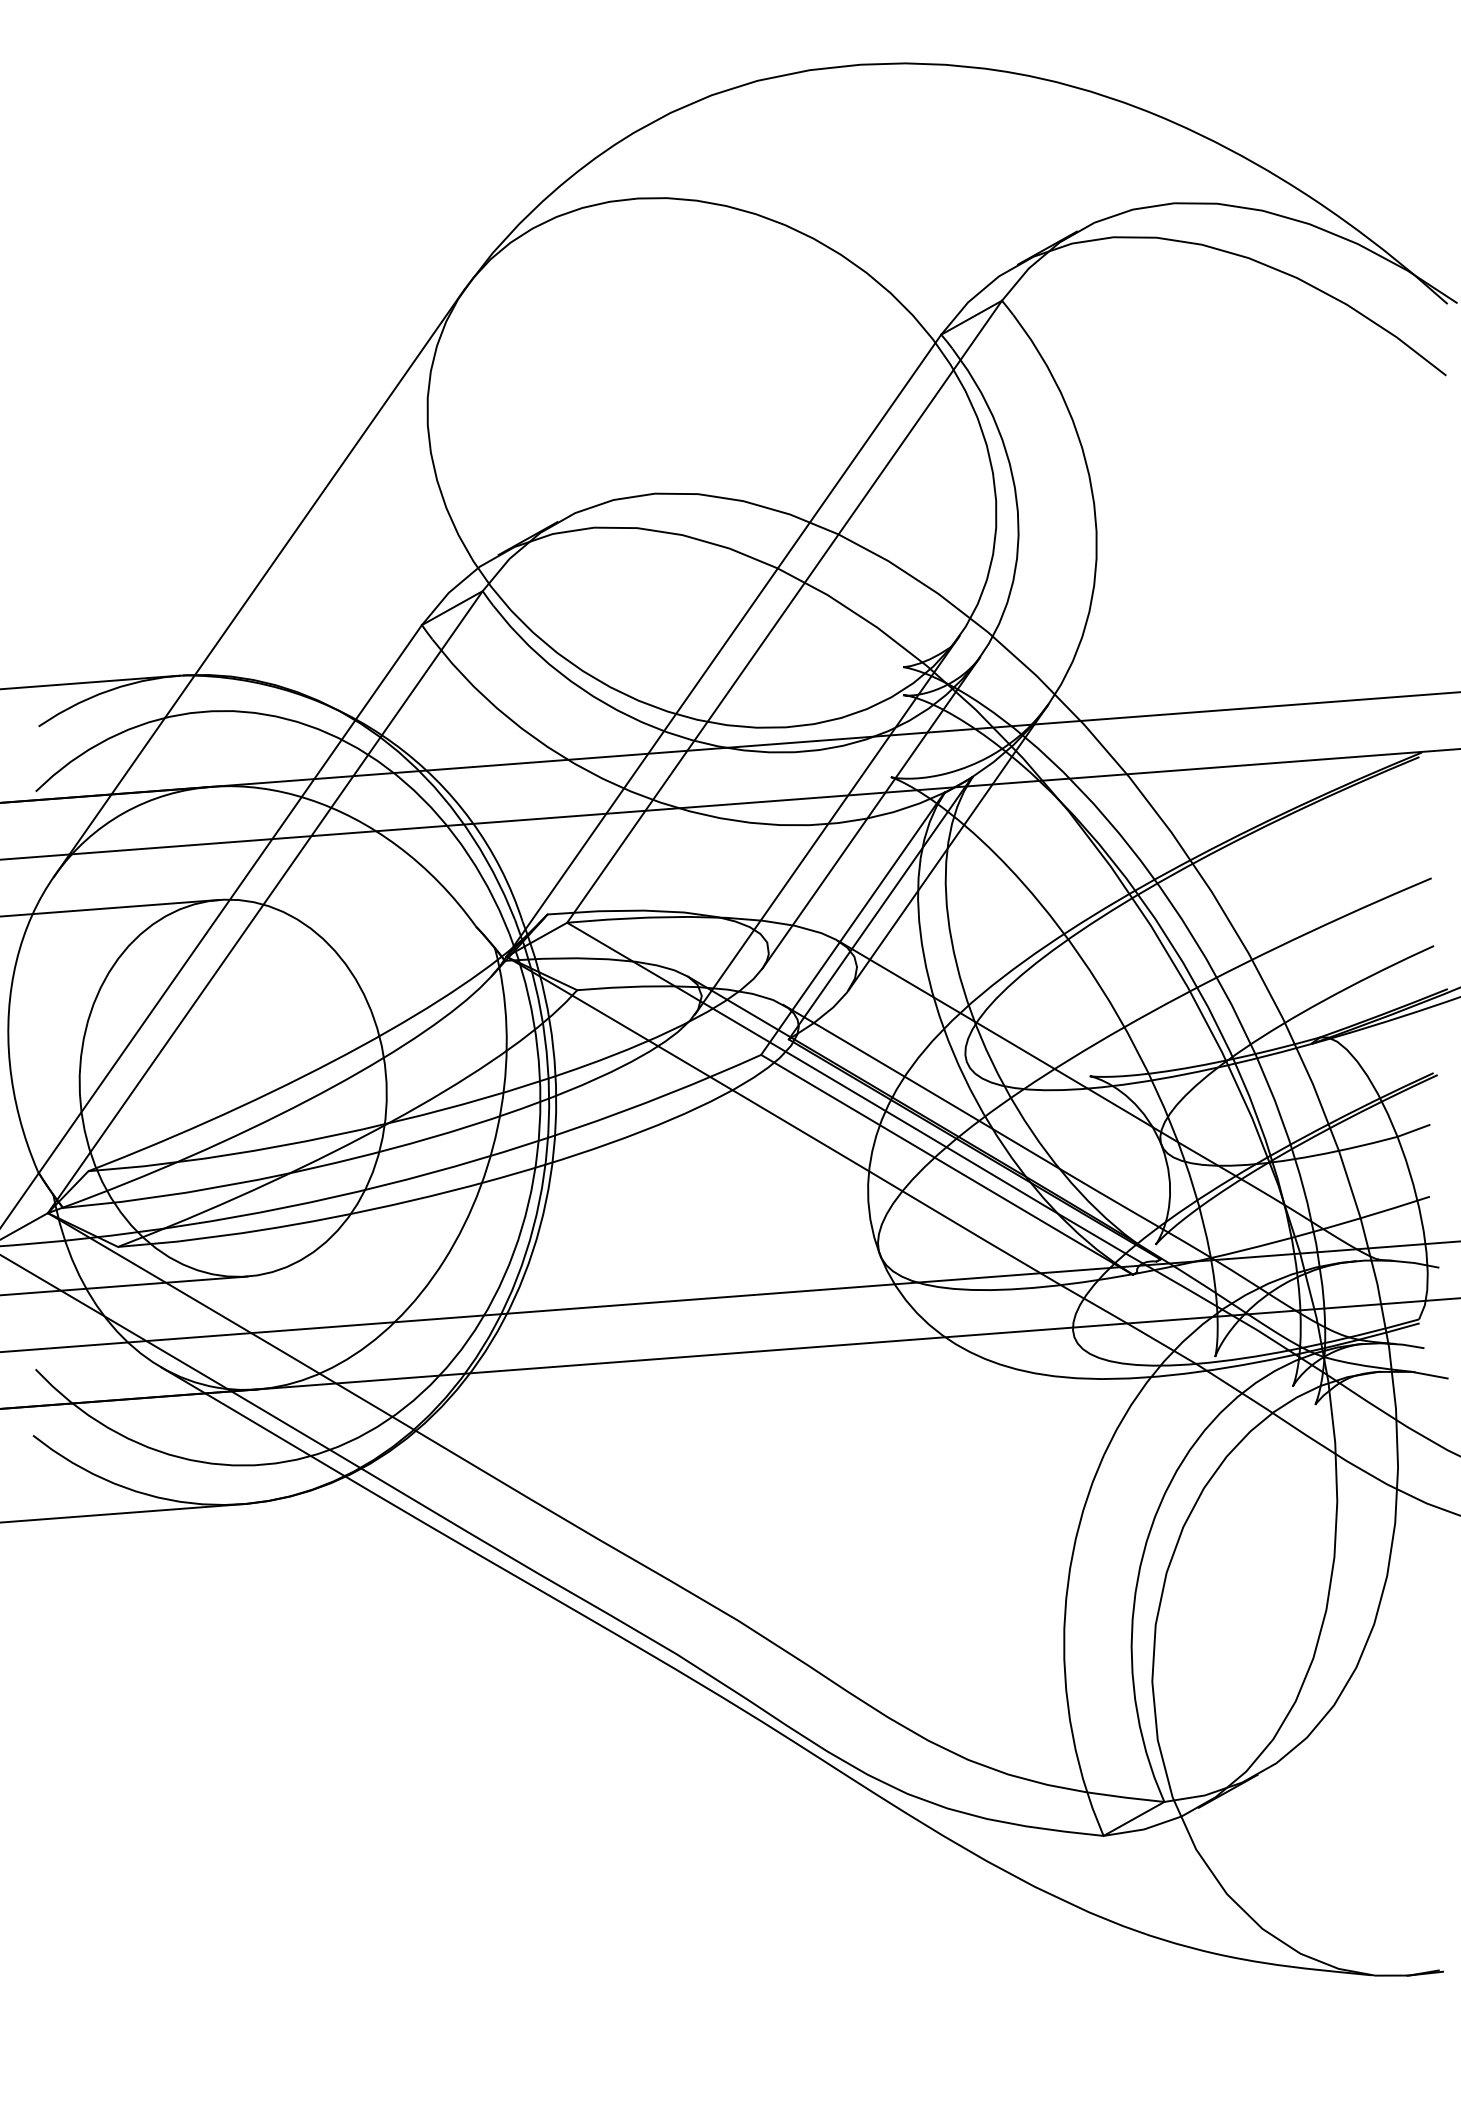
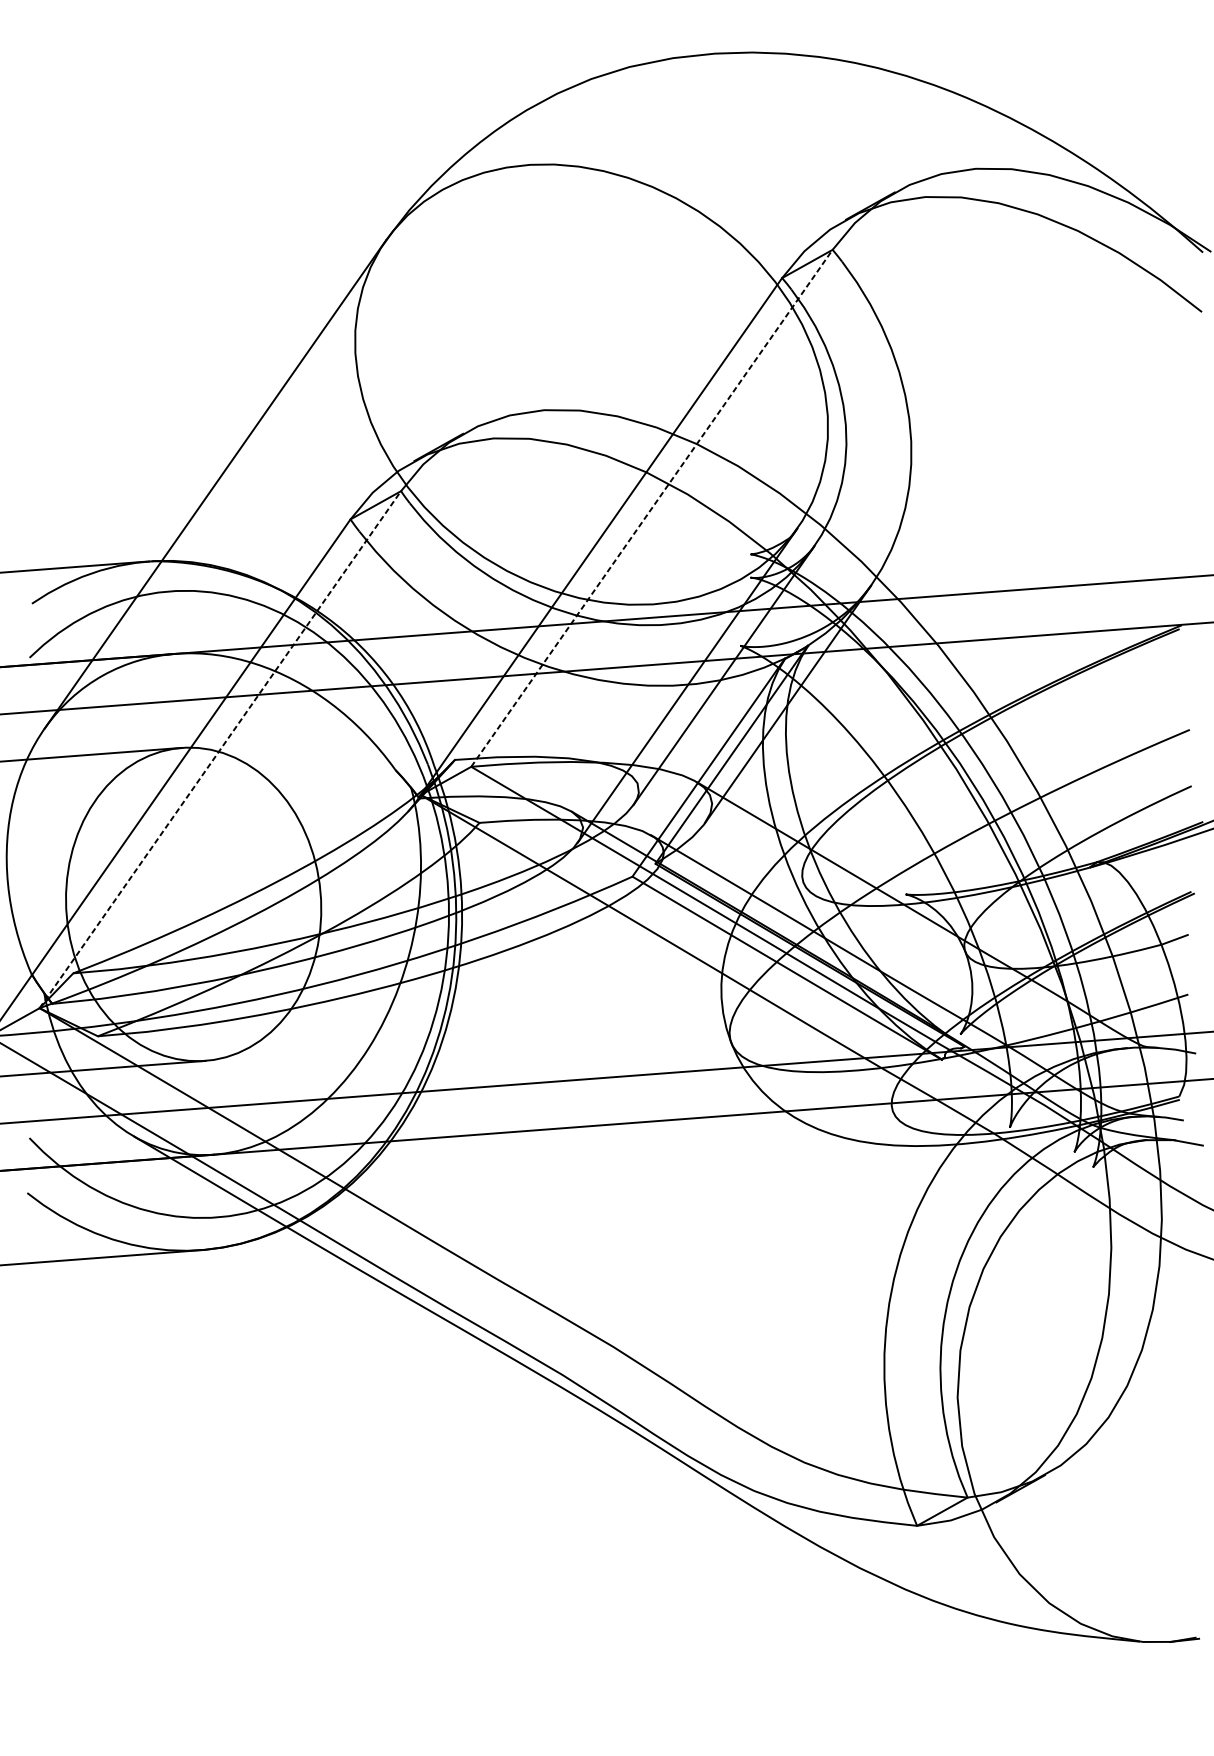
line: (784, 611) -> (651, 508), solid -> dashed
line: (265, 901) -> (220, 749), solid -> dashed

